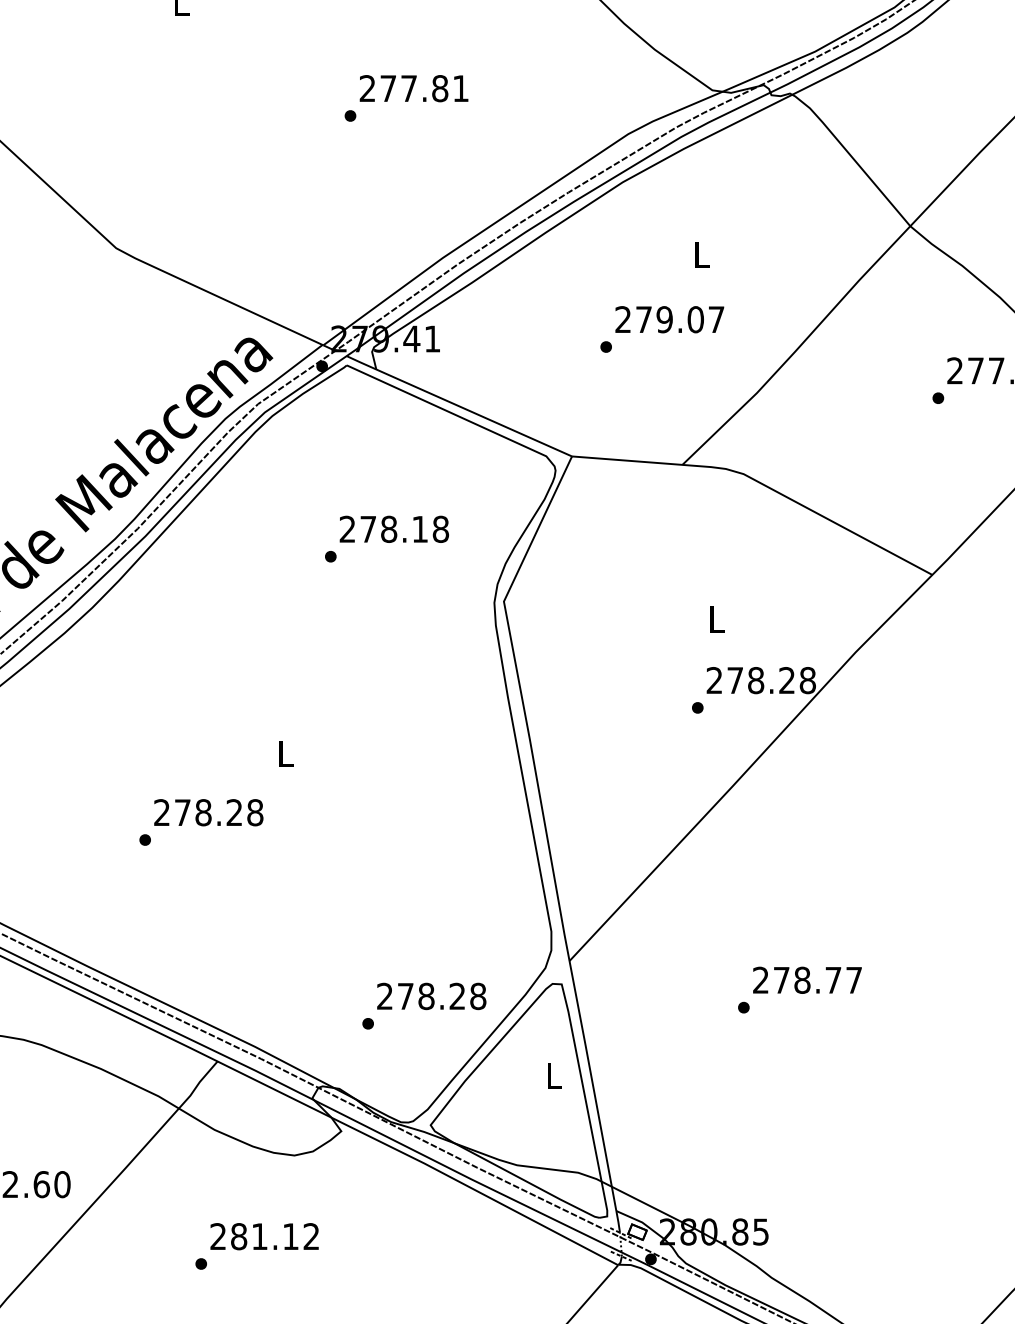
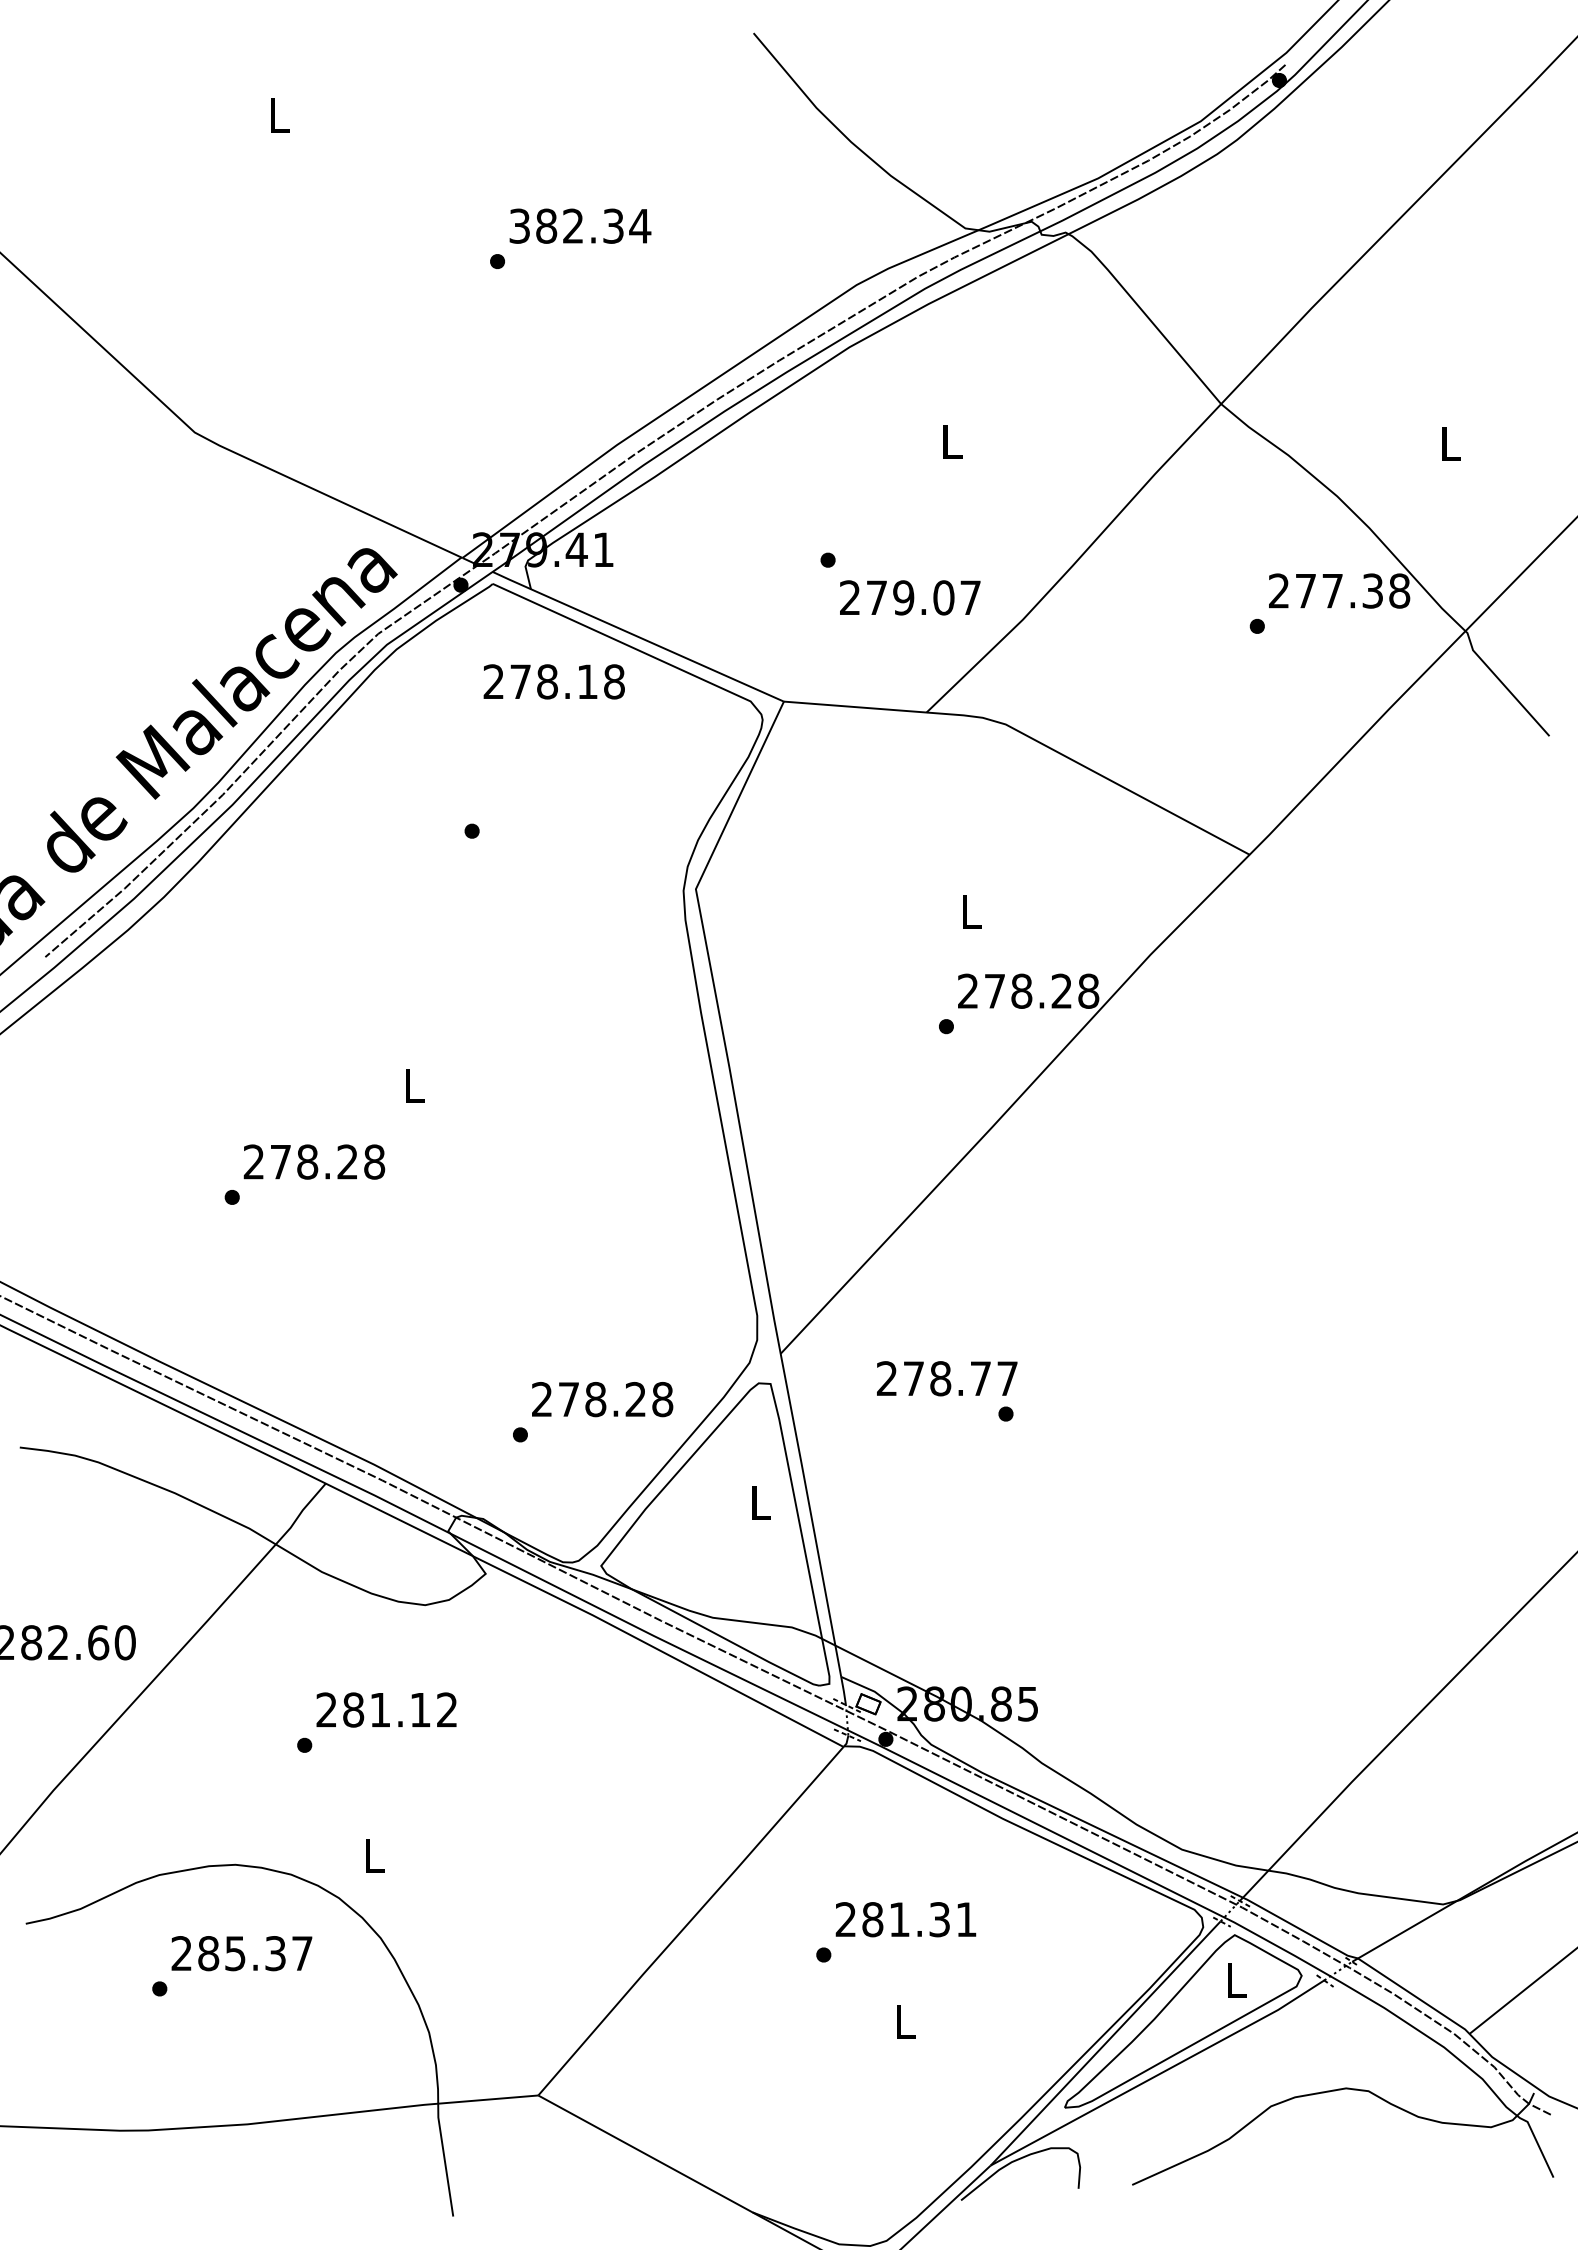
text: (414, 88) -> (580, 225), 277.81 -> 382.34
text: (669, 319) -> (910, 597), moved
text: (393, 529) -> (553, 681), moved
text: (807, 980) -> (947, 1378), moved

